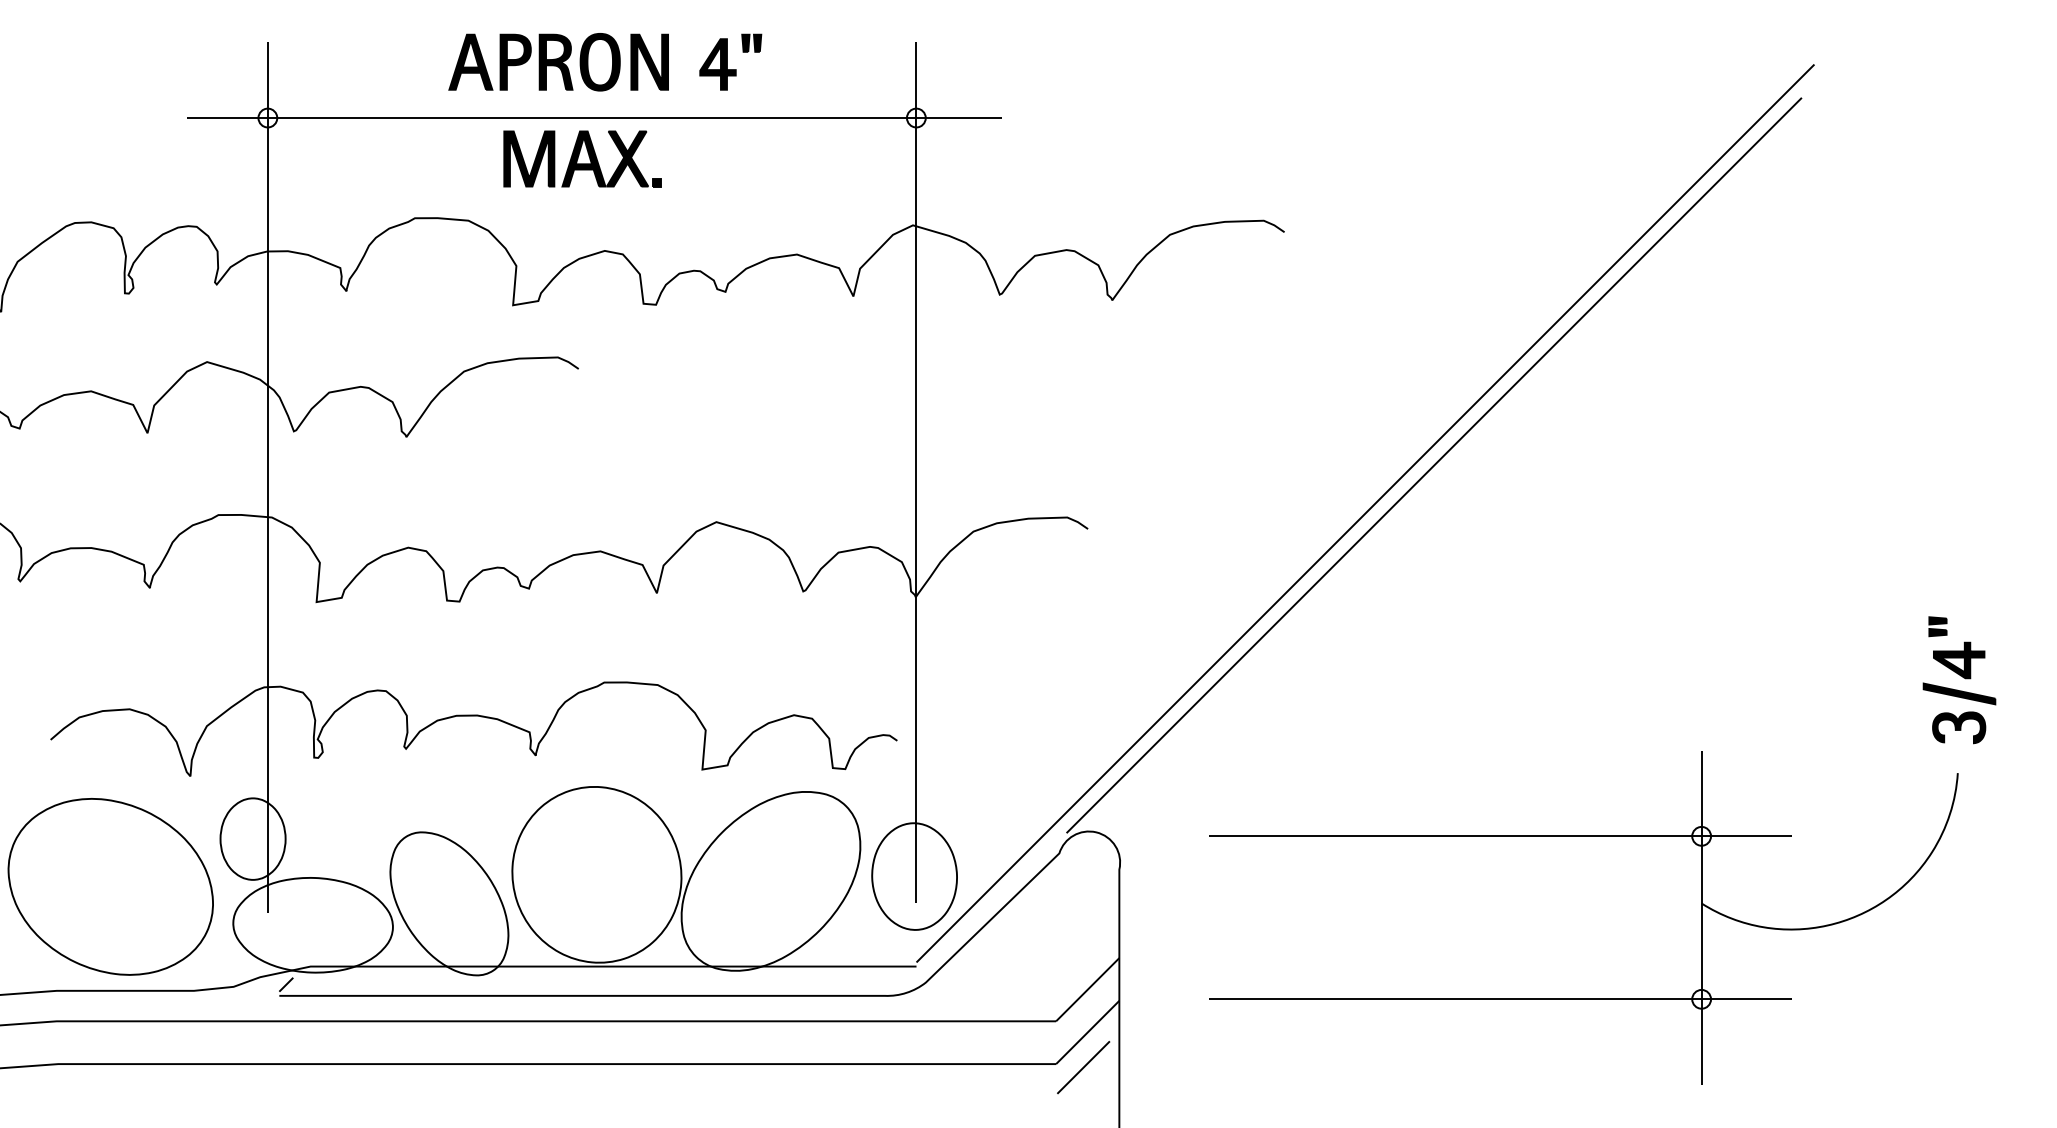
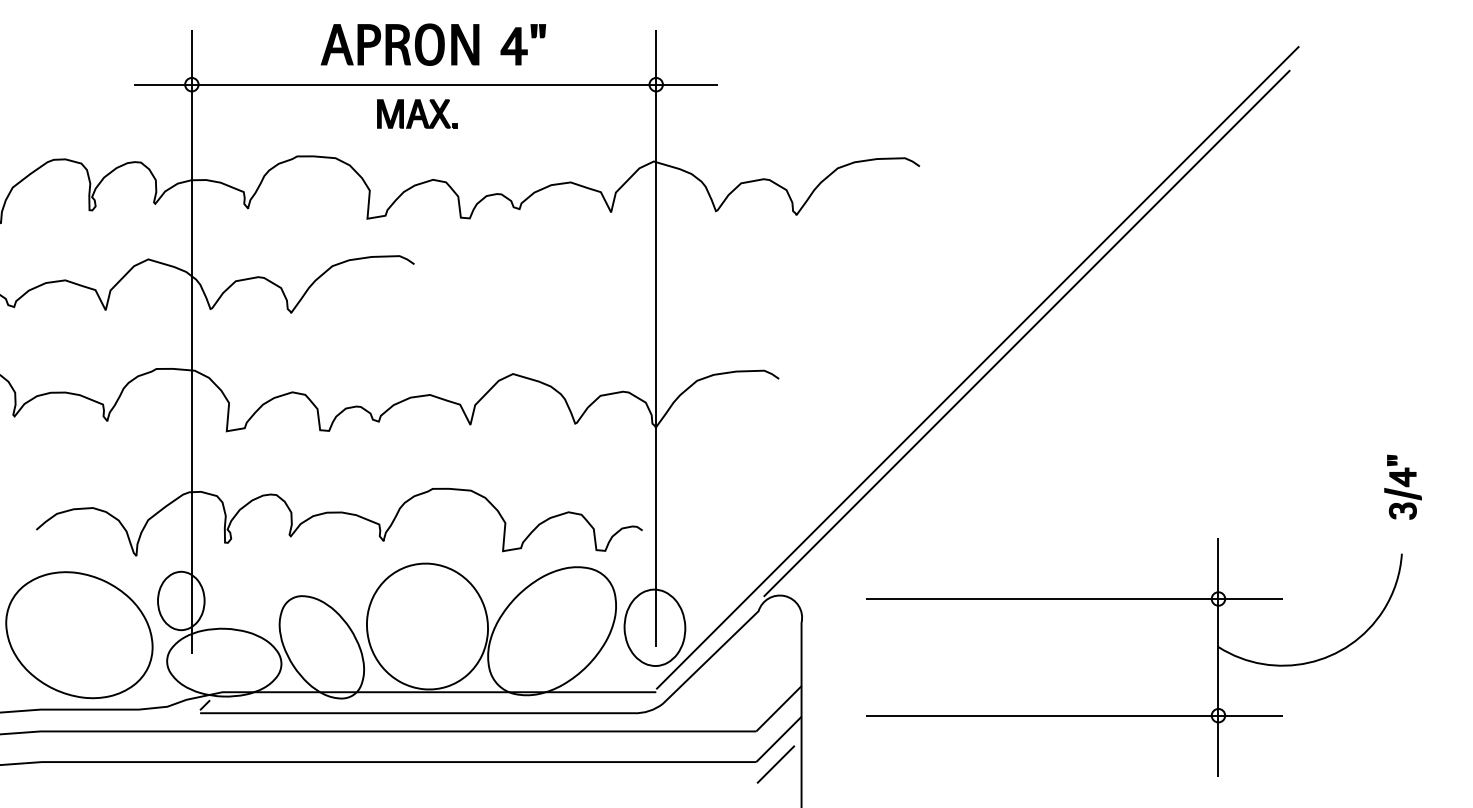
part: (582, 158) -> (417, 113), size x0.7
part: (1959, 680) -> (1403, 487), size x0.7

